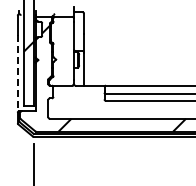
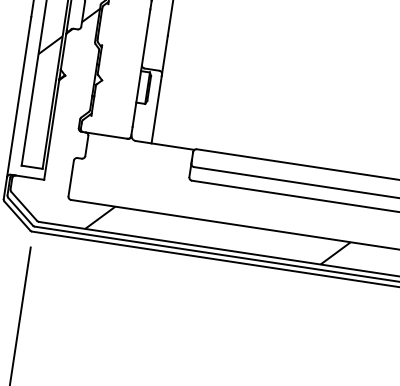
line: (17, 74) -> (18, 98), dashed -> solid

